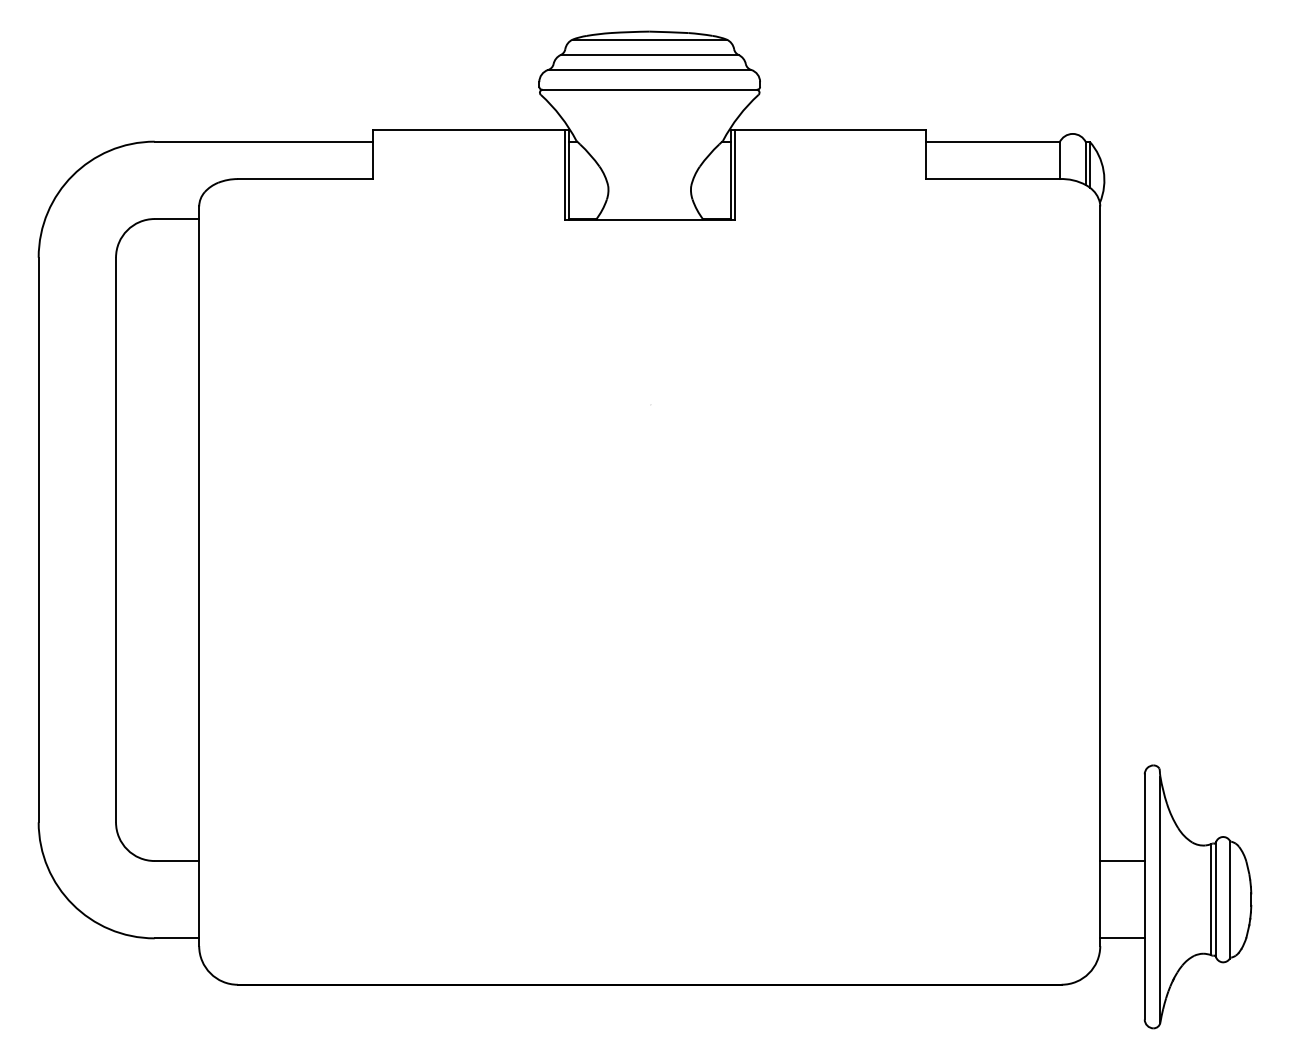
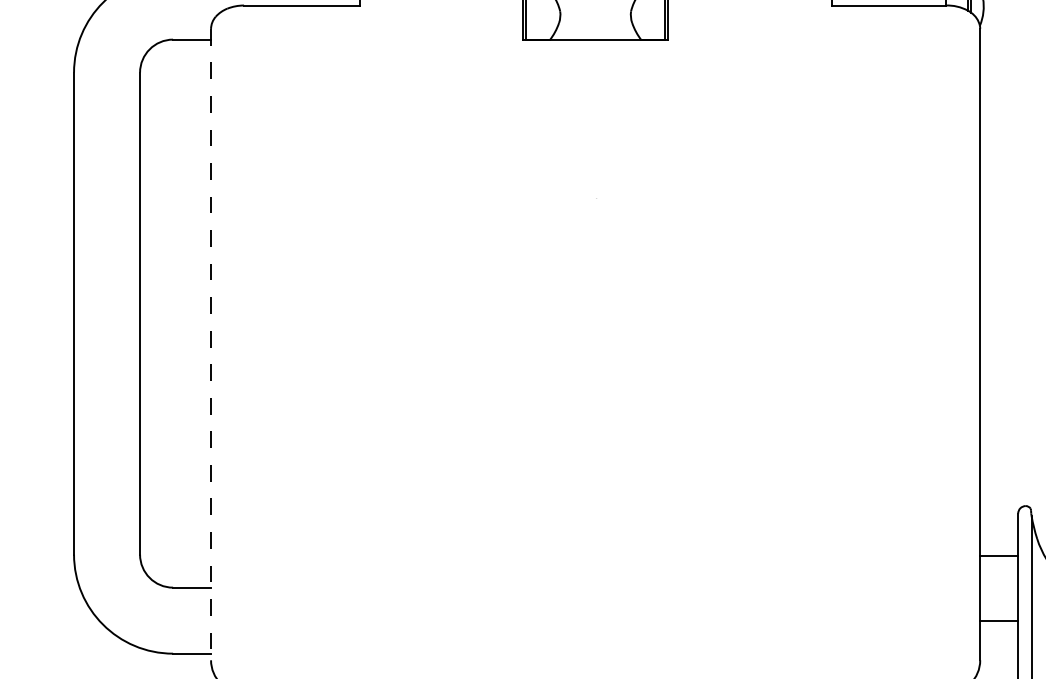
line: (199, 576) -> (211, 344), solid -> dashed
line: (1122, 860) -> (999, 555), moved
line: (1122, 938) -> (999, 621), moved

